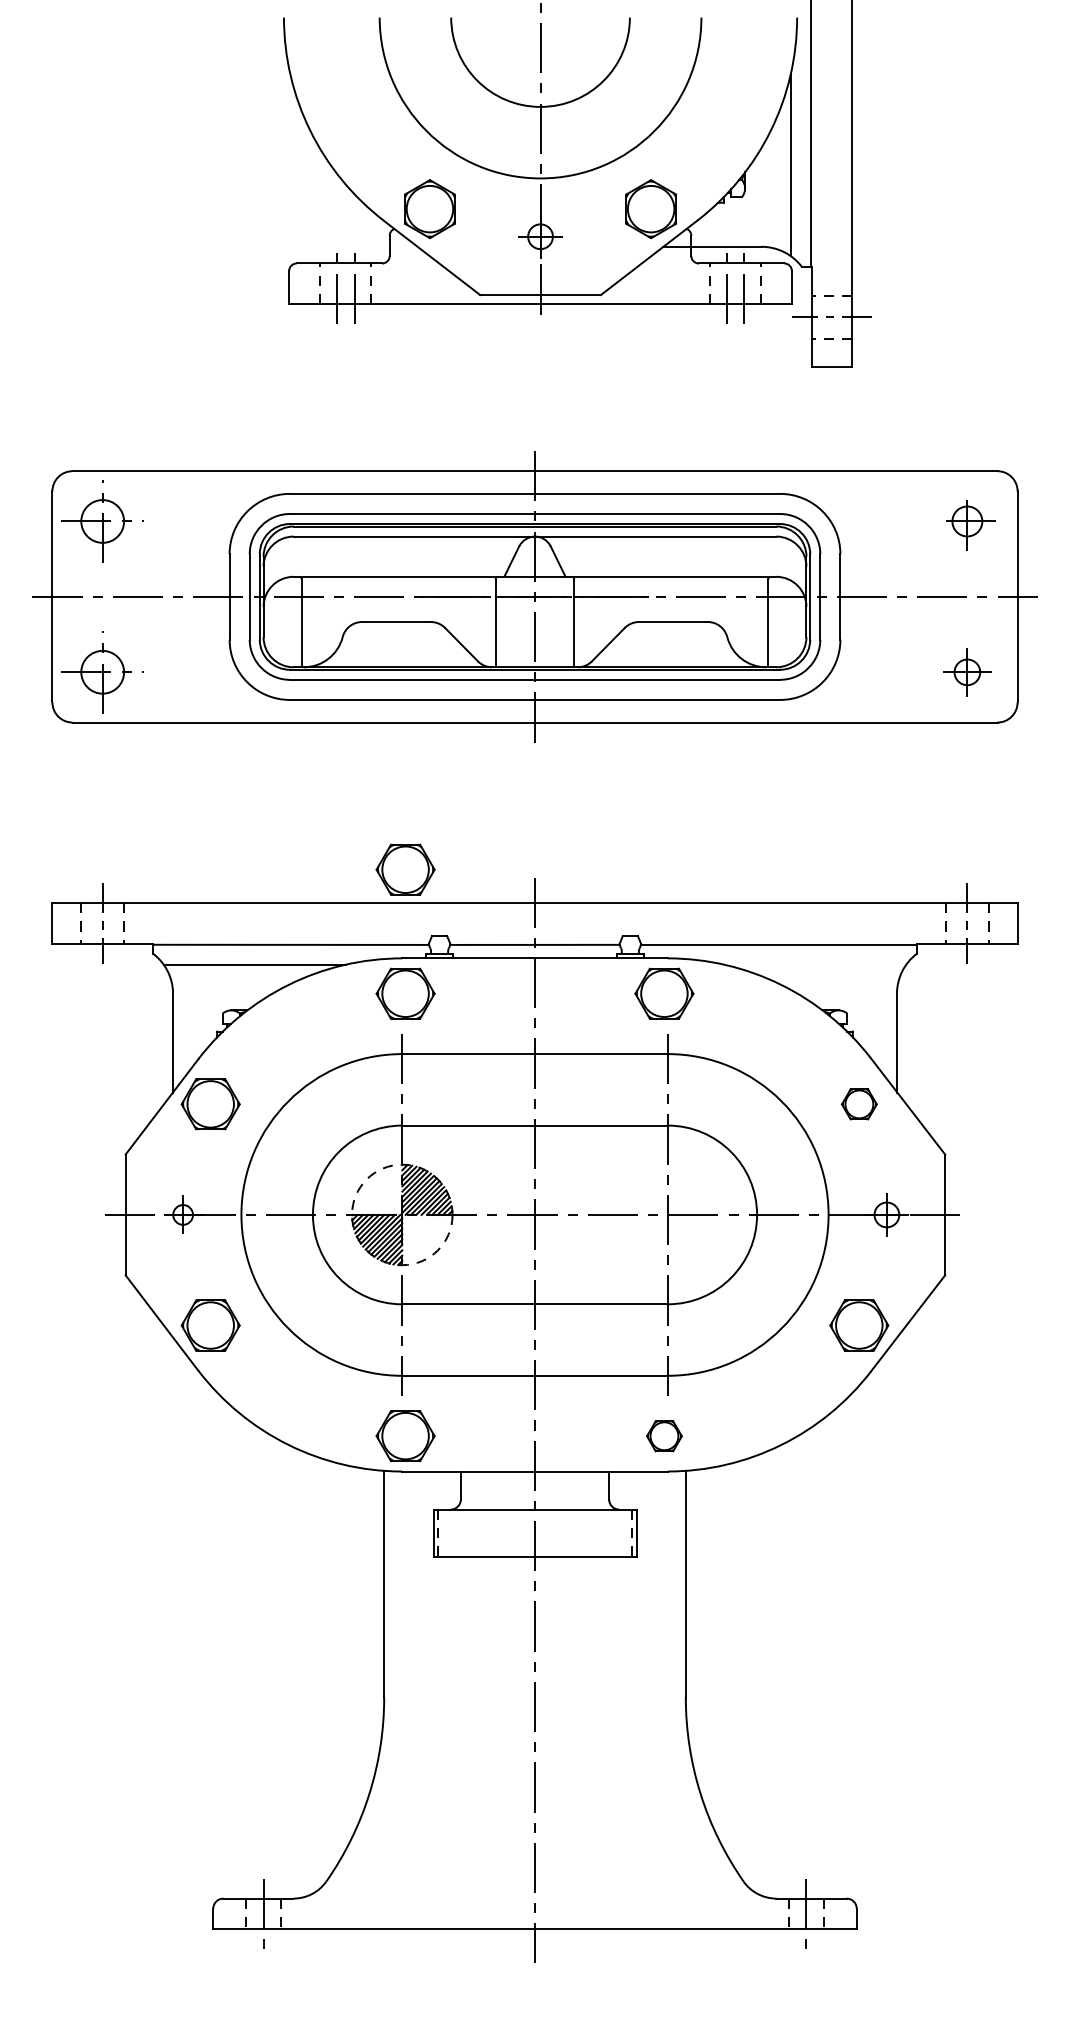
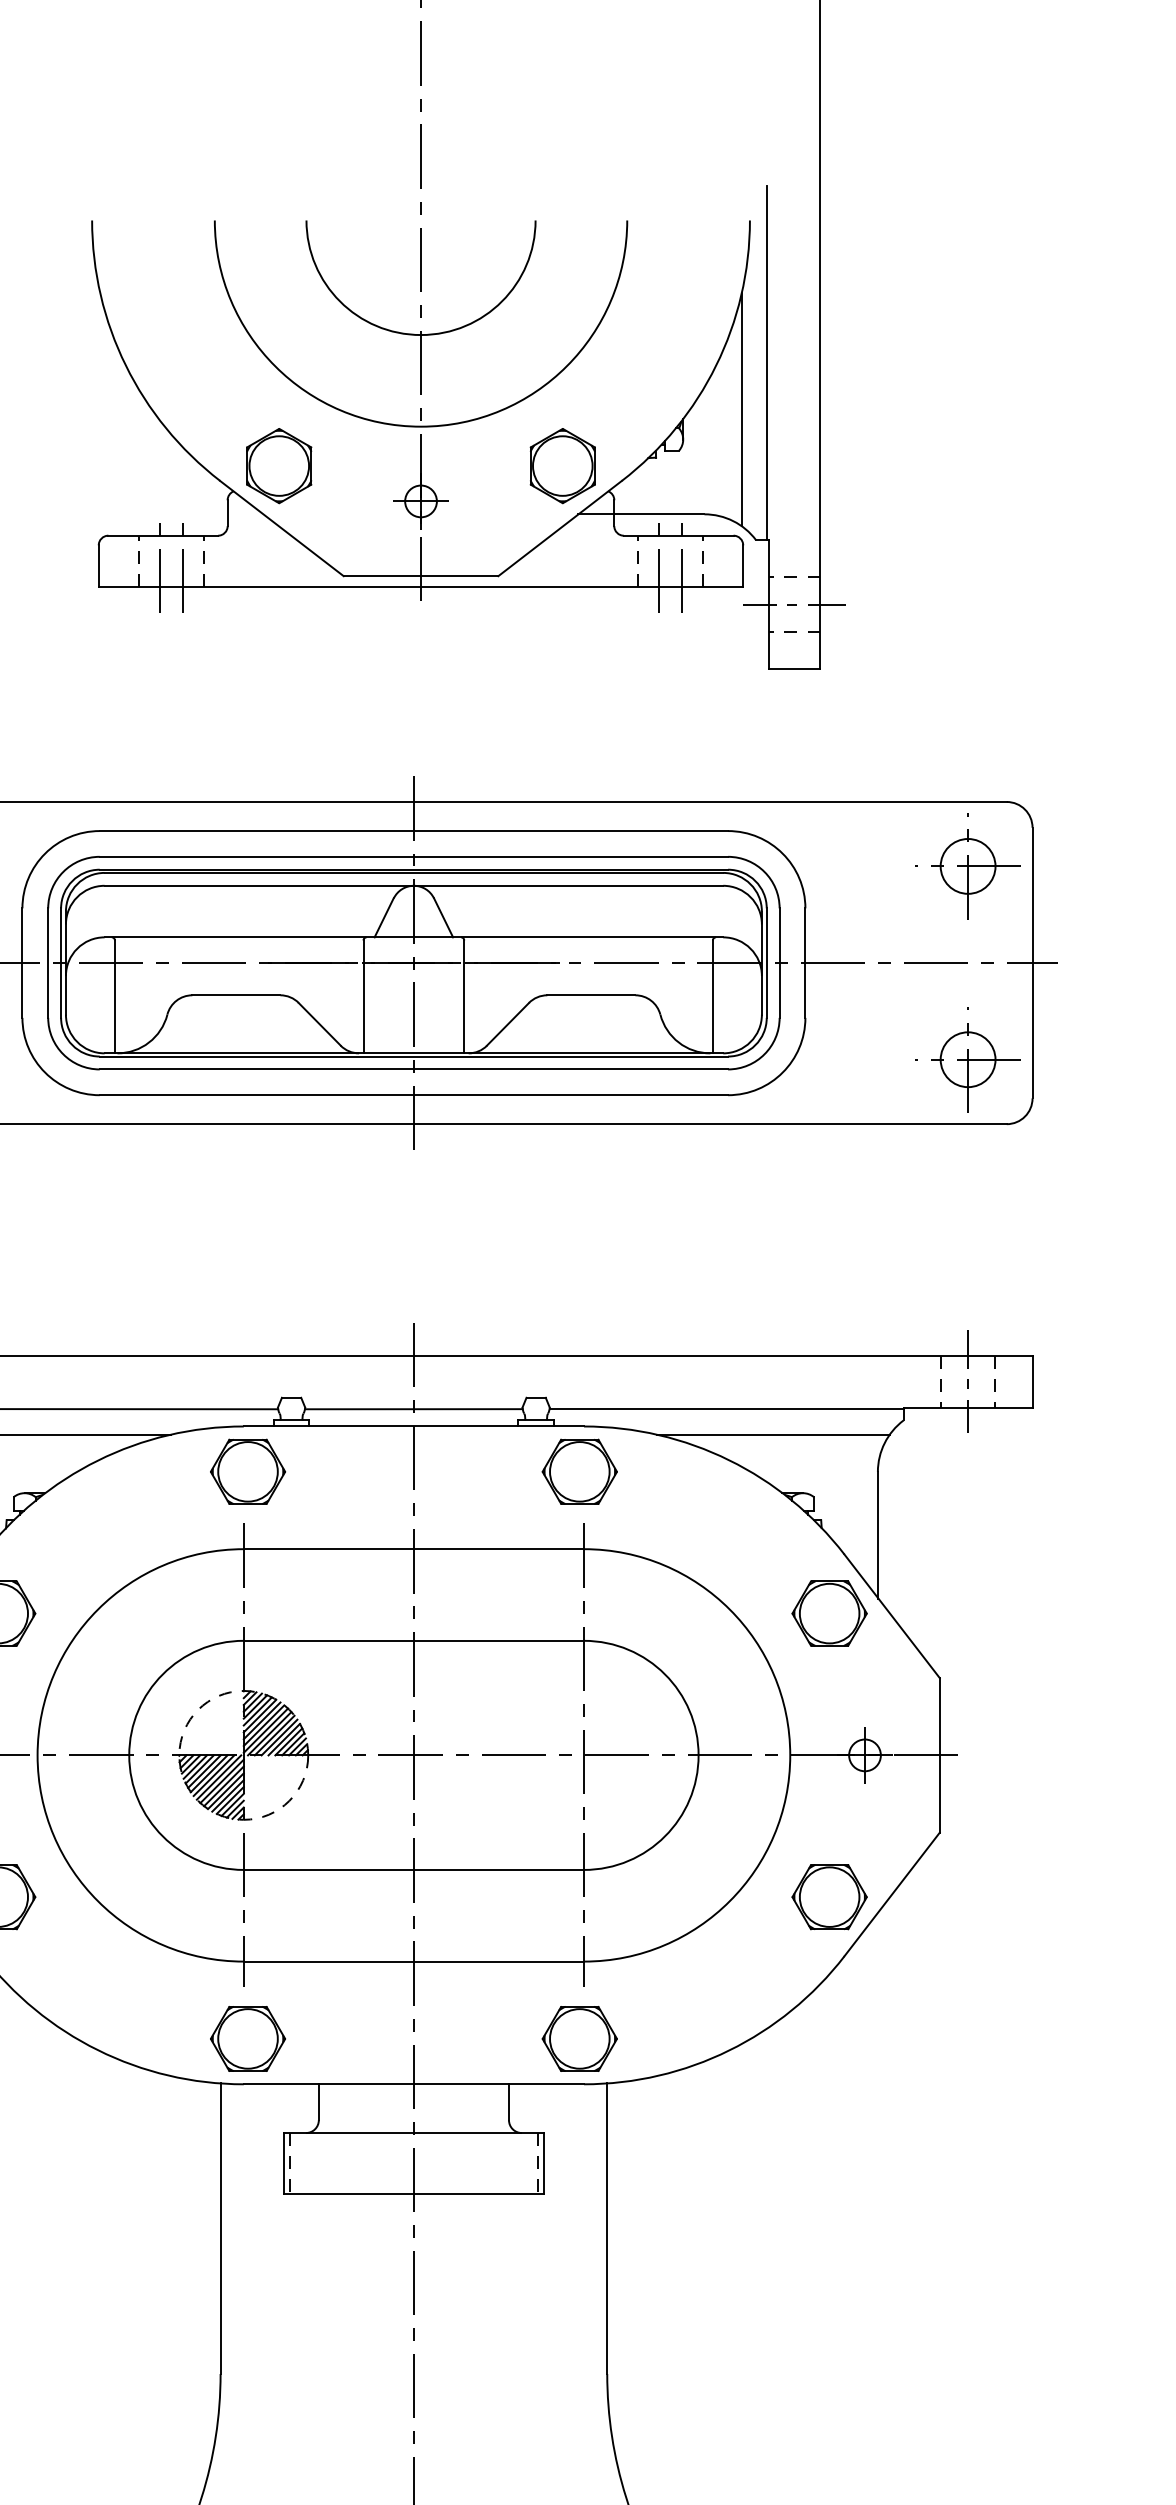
part: (967, 521) -> (968, 866), size x1.43
part: (967, 672) -> (968, 1060), size x1.67
part: (405, 869) -> (247, 1312), removed
line: (815, 964) -> (773, 1434), added
part: (859, 1104) -> (829, 1613), size x1.67
part: (664, 1436) -> (579, 2039), size x1.67

